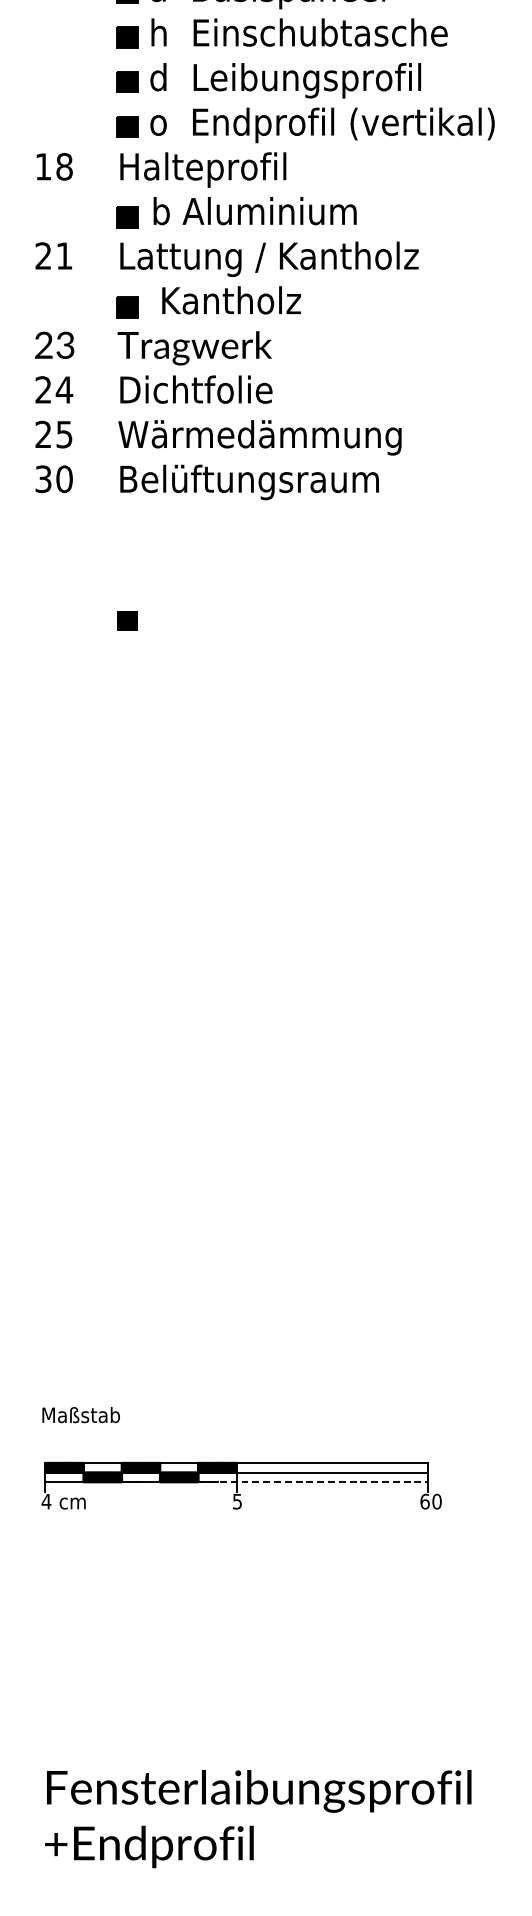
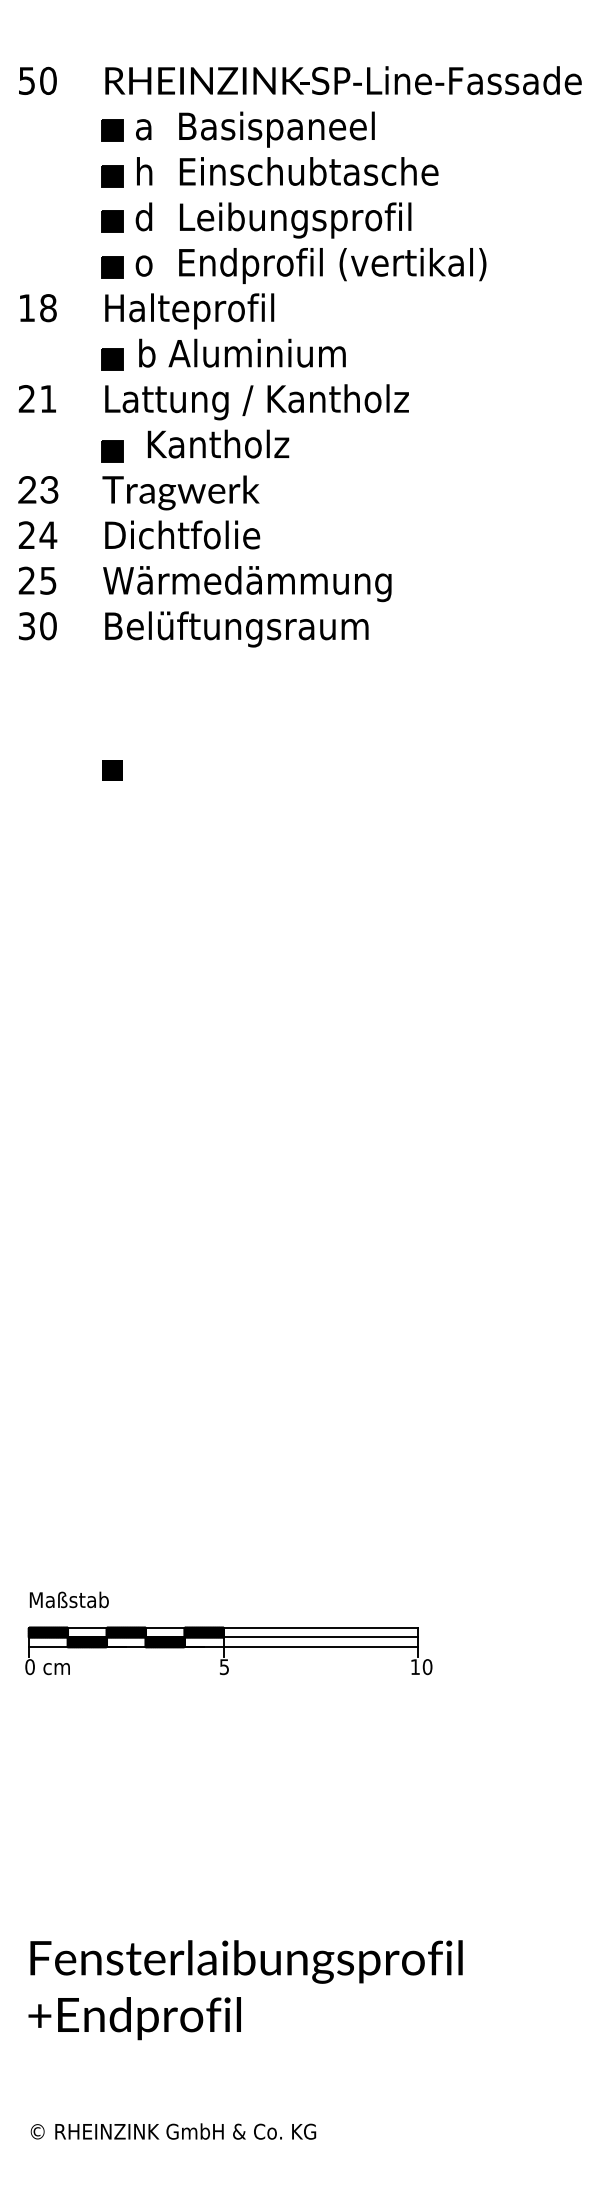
text: (80, 1414) -> (68, 1599), moved
line: (313, 1482) -> (301, 1647), dashed -> solid
text: (46, 1502) -> (30, 1667), 4 -> 0
text: (425, 1502) -> (415, 1667), 60 -> 10

